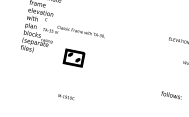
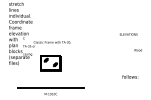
part: (73, 58) -> (50, 63), size x1.43
line: (67, 89) -> (50, 88), added

